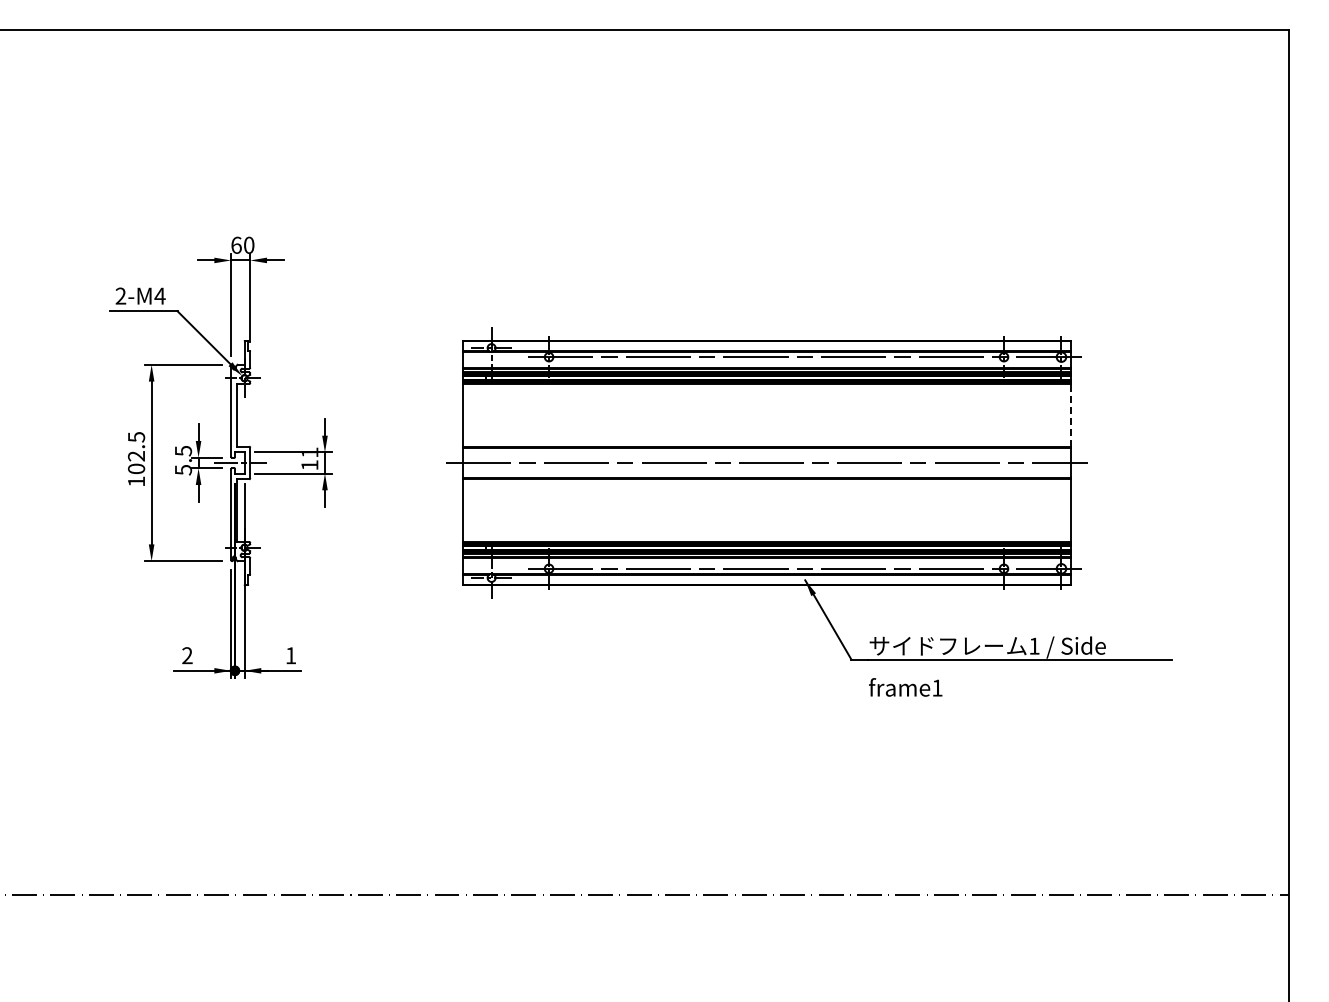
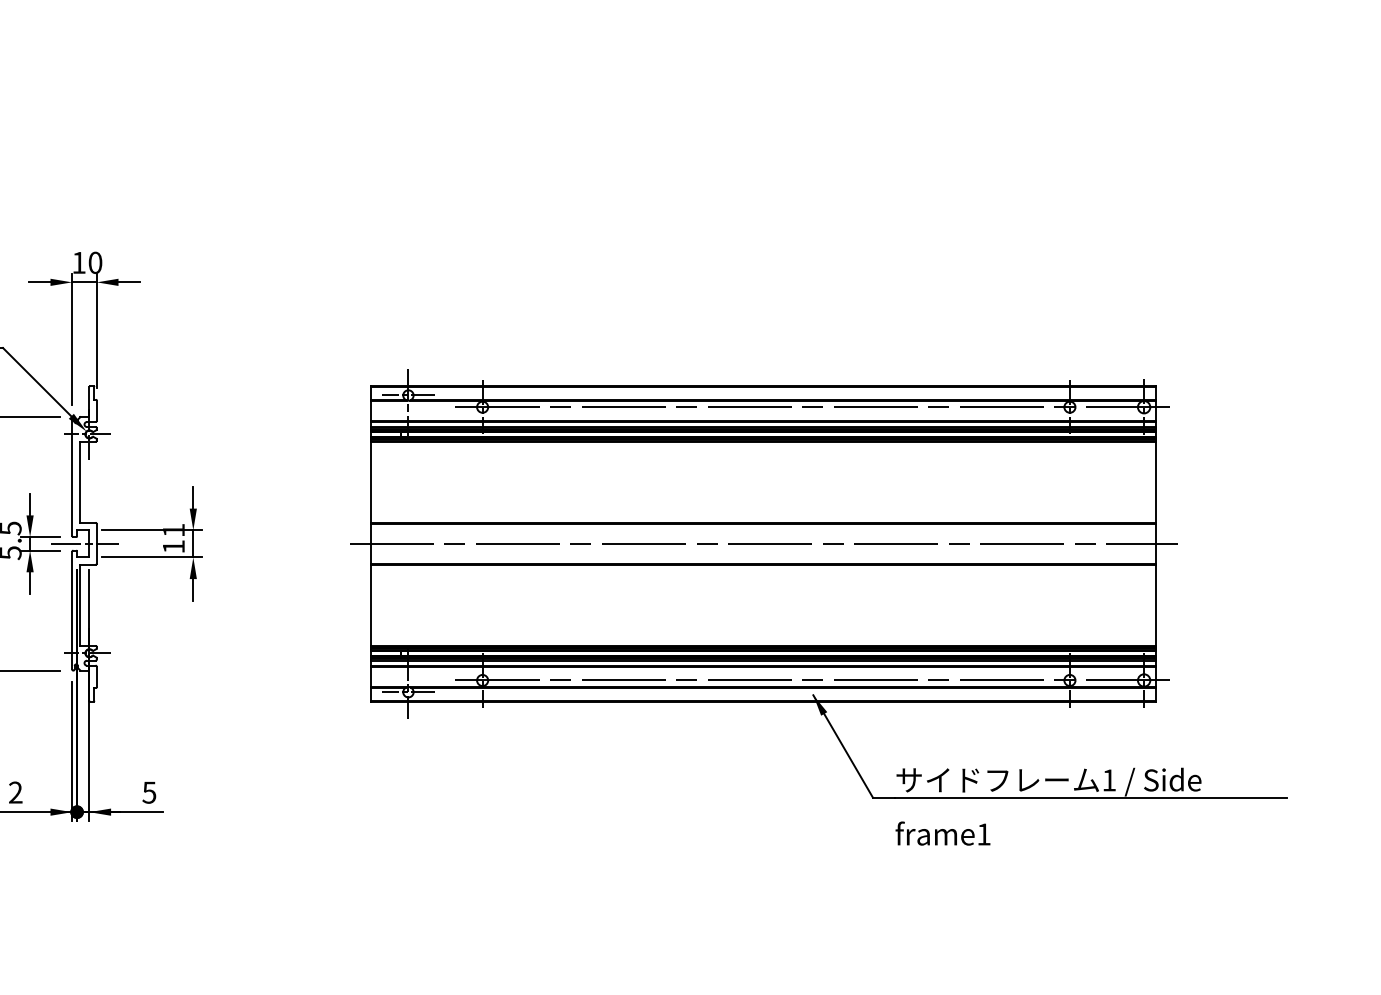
text: (236, 244) -> (79, 261), 60 -> 10
line: (1071, 414) -> (1157, 481), dashed -> solid
text: (290, 655) -> (148, 792), 1 -> 5

